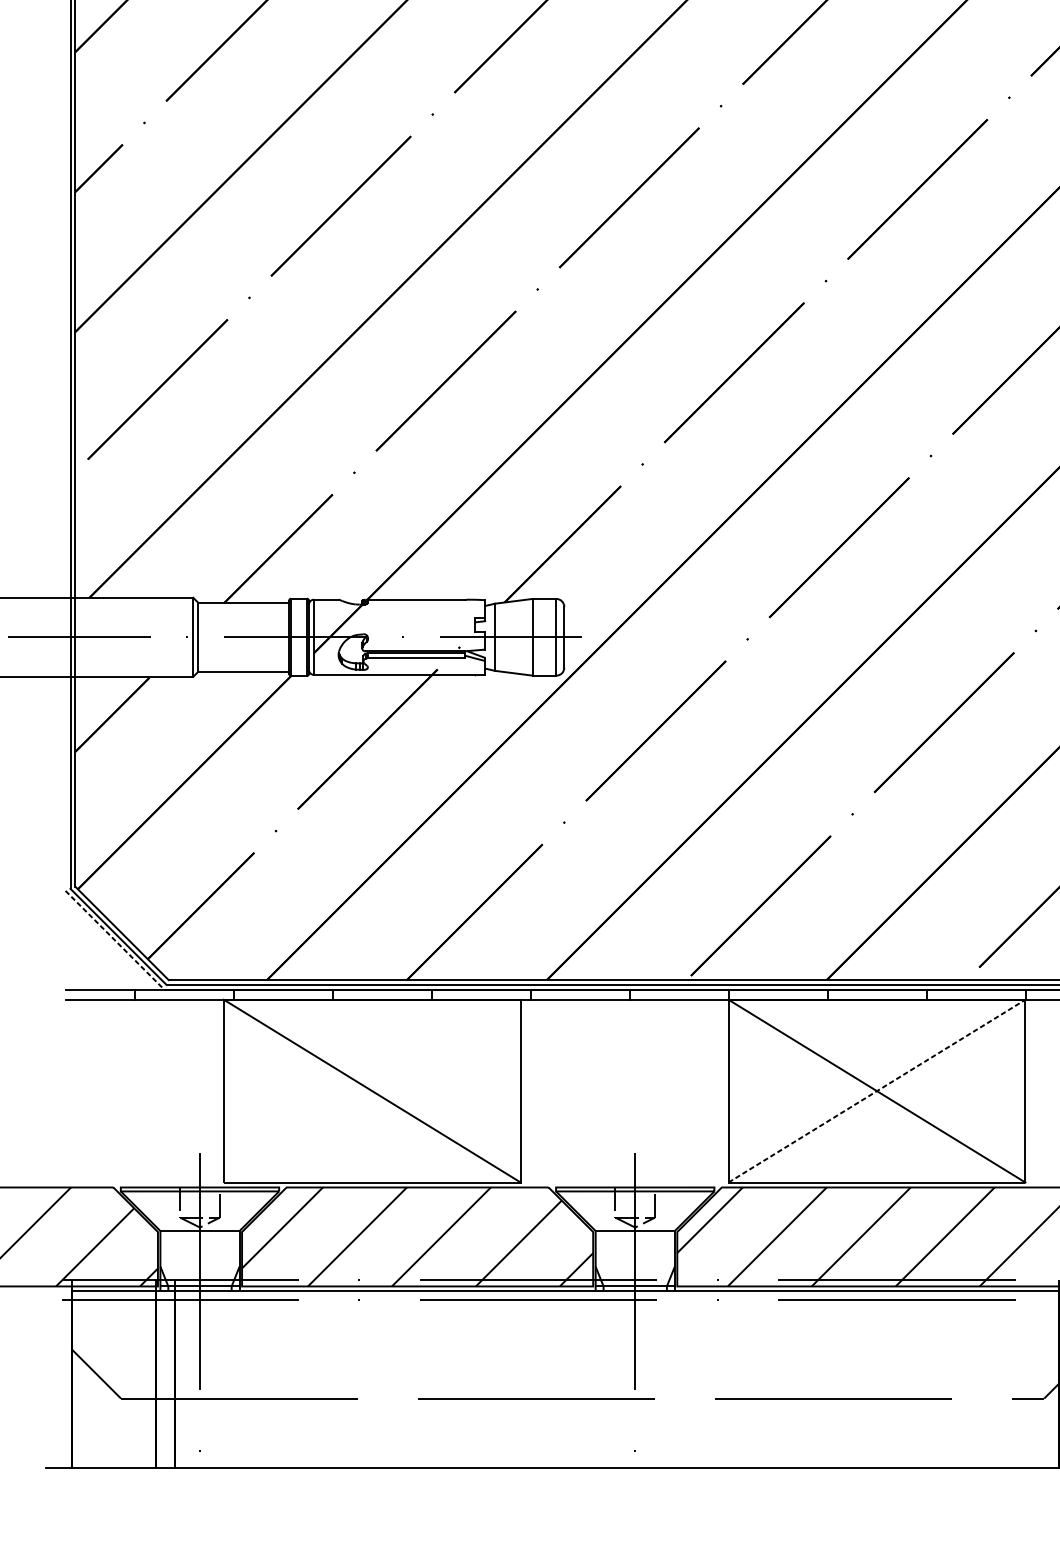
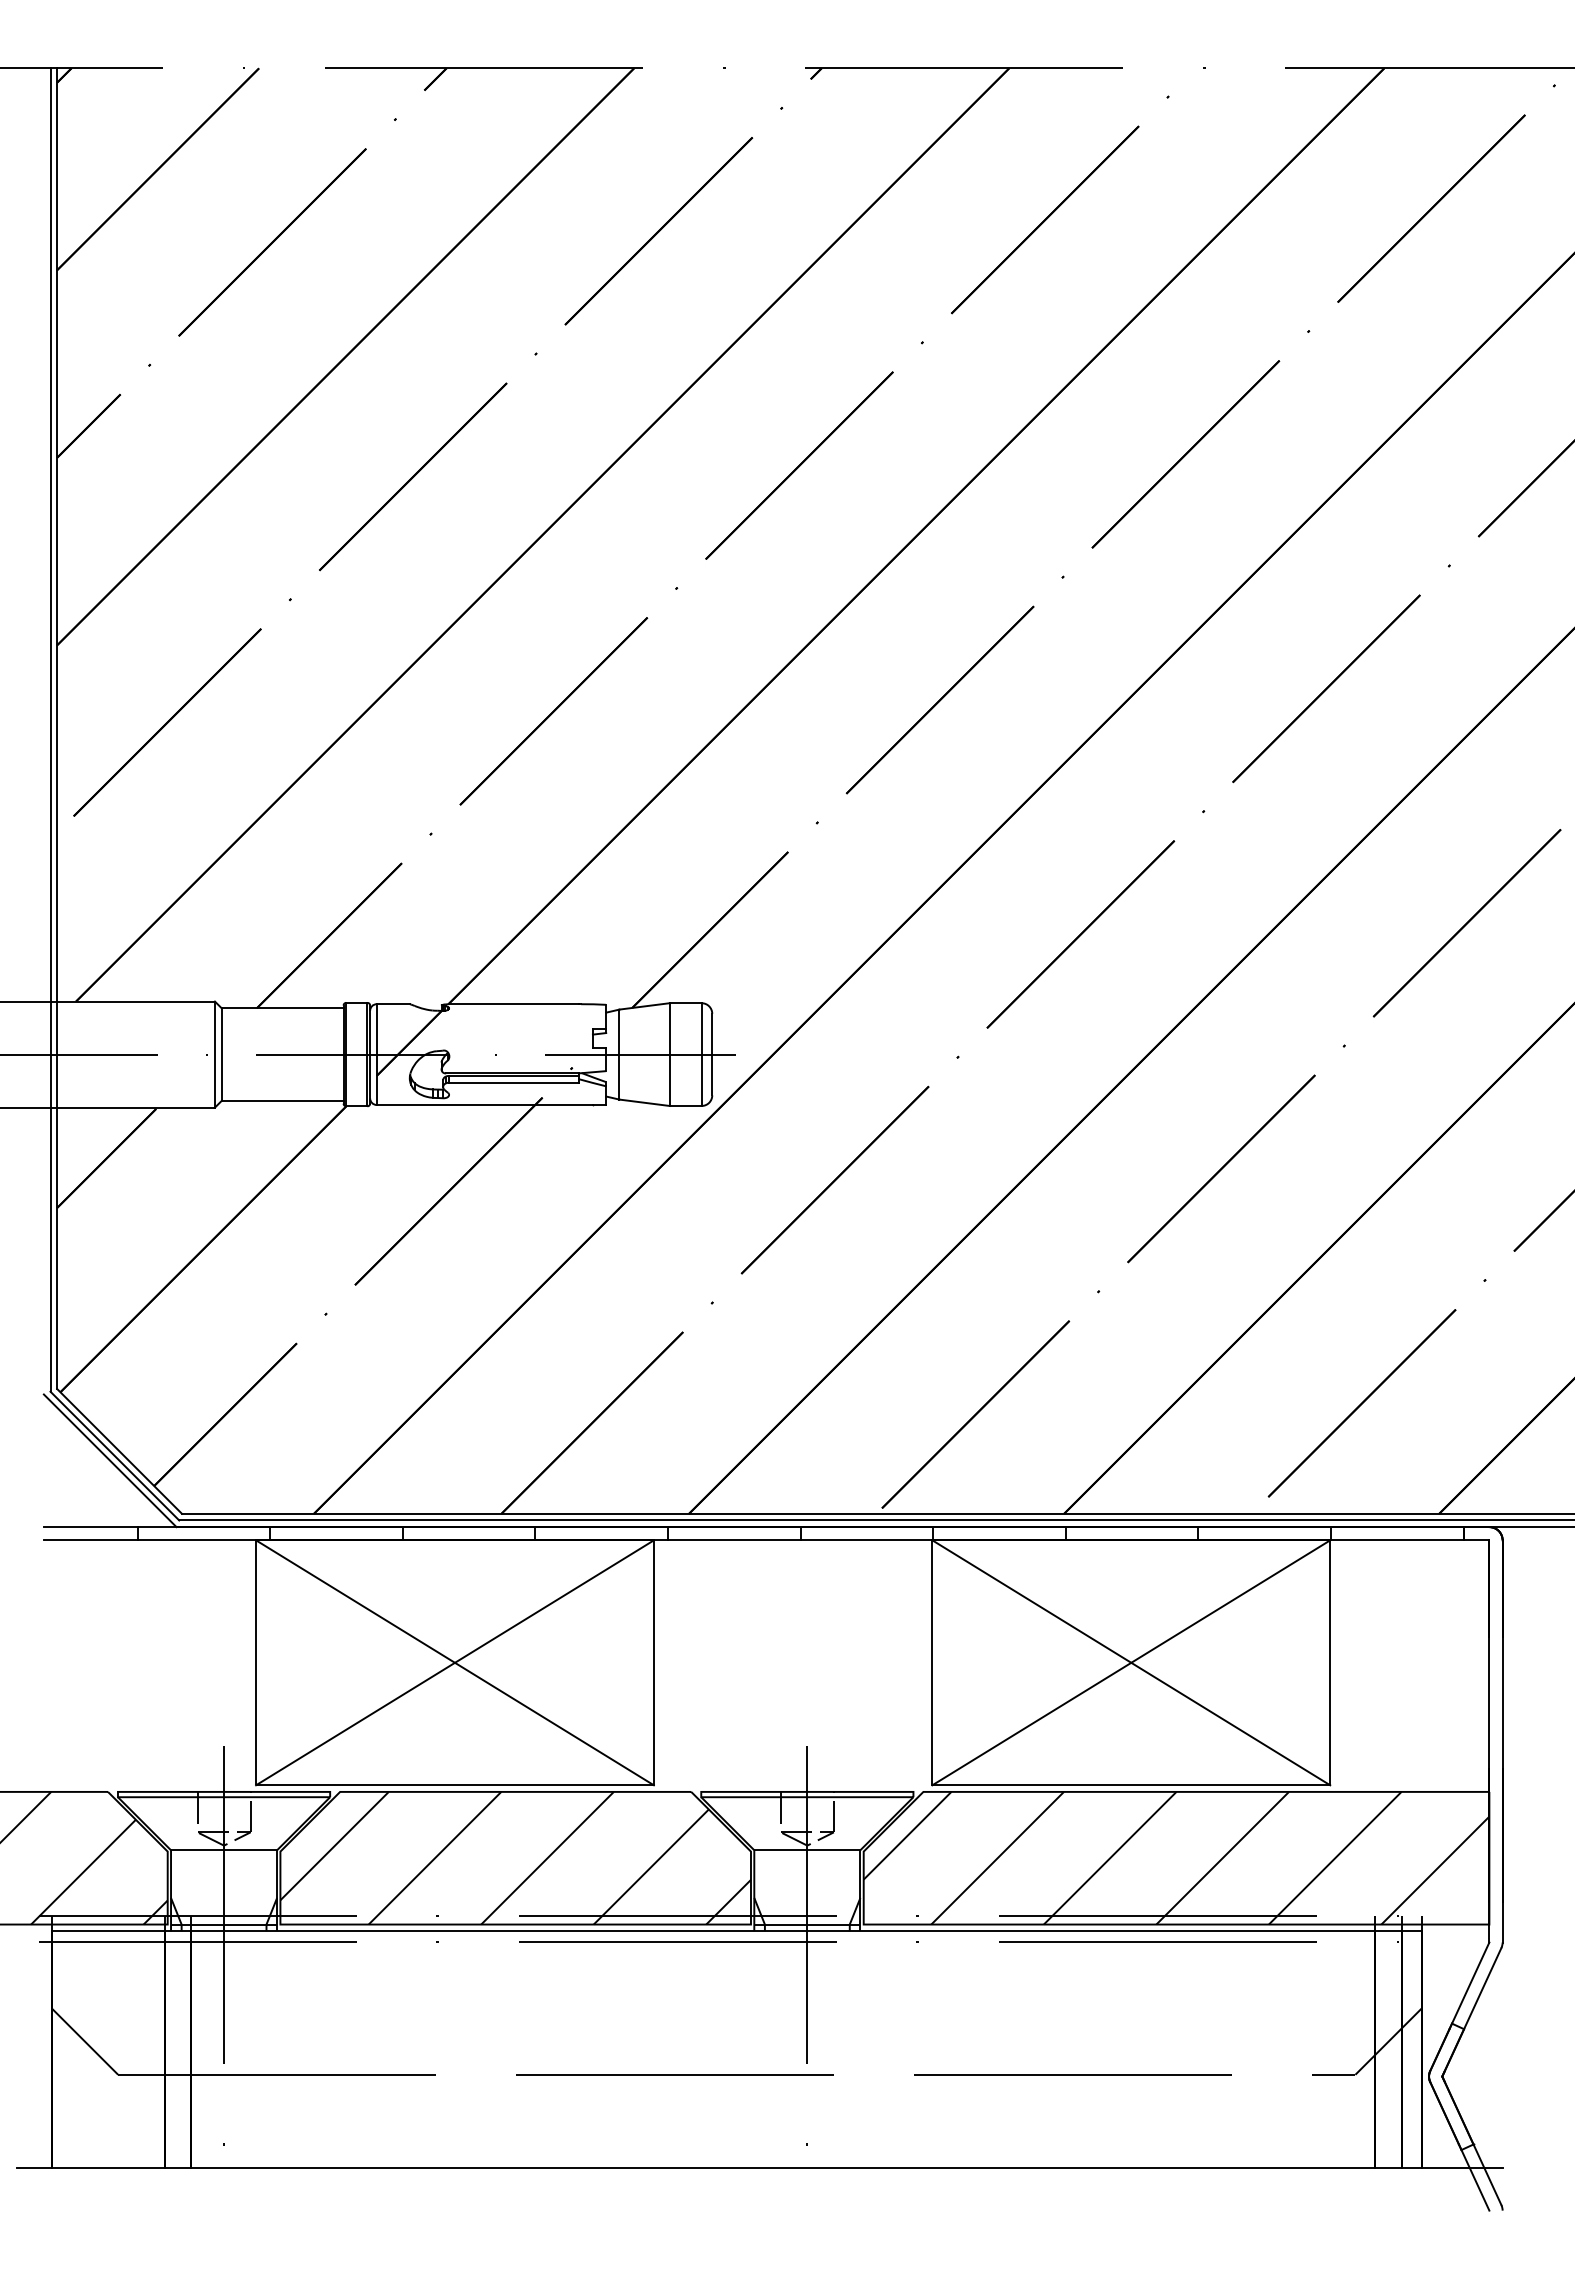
line: (115, 940) -> (110, 1460), dashed -> solid
line: (371, 1090) -> (454, 1662), added
line: (877, 1090) -> (1131, 1662), dashed -> solid

